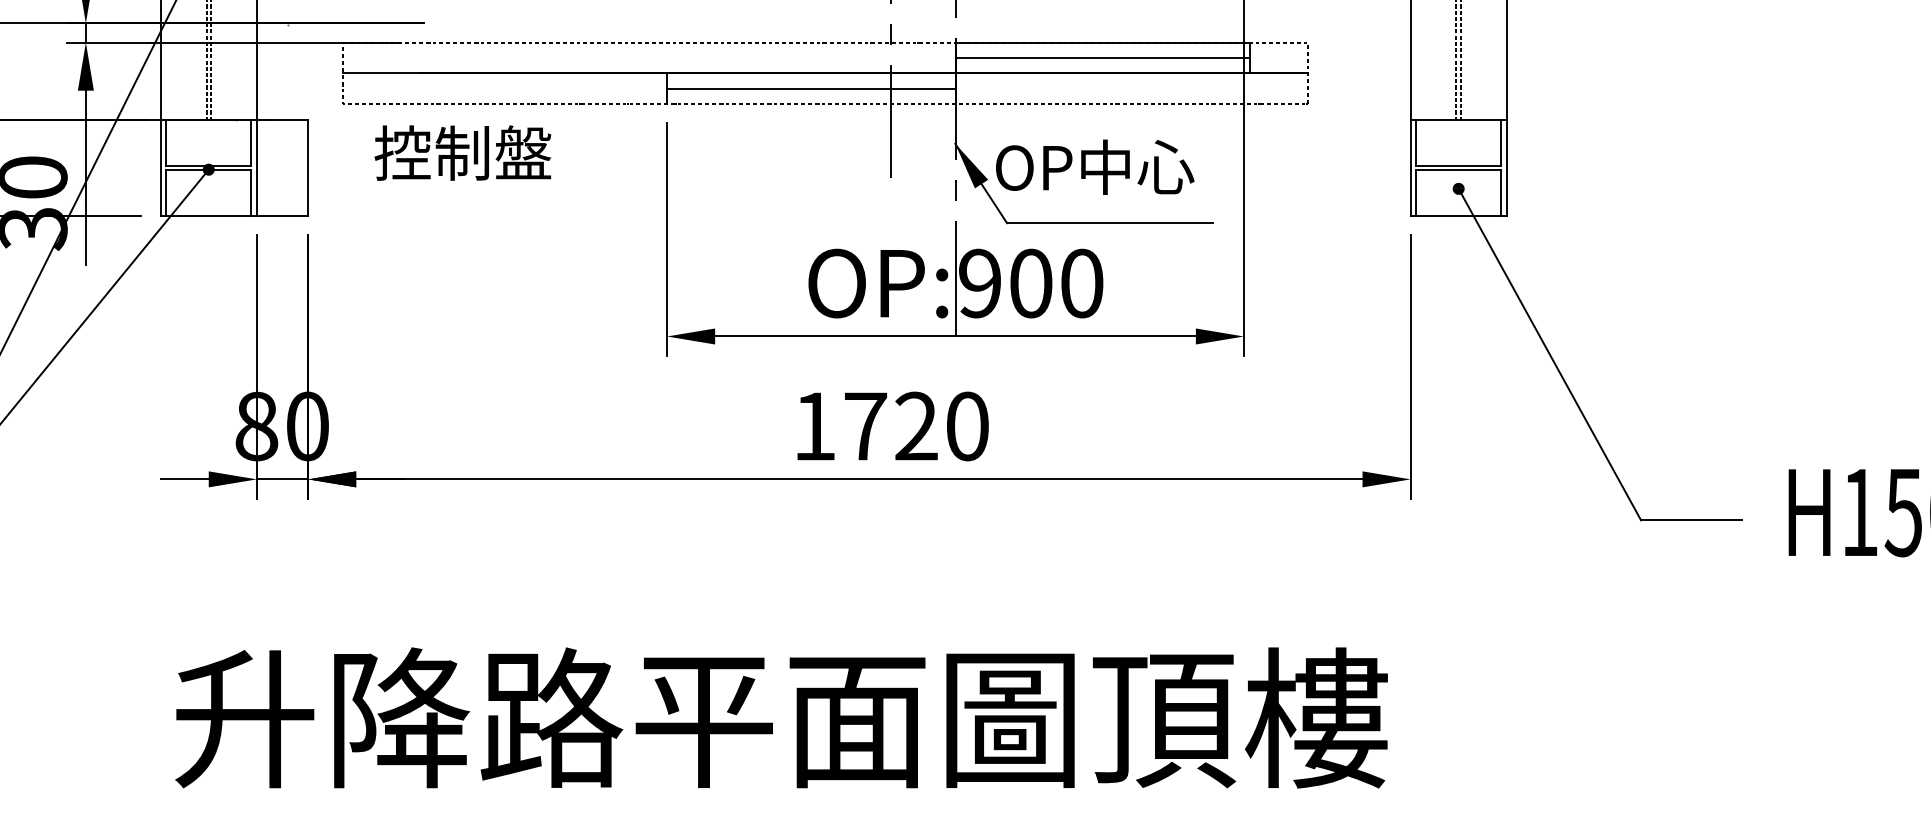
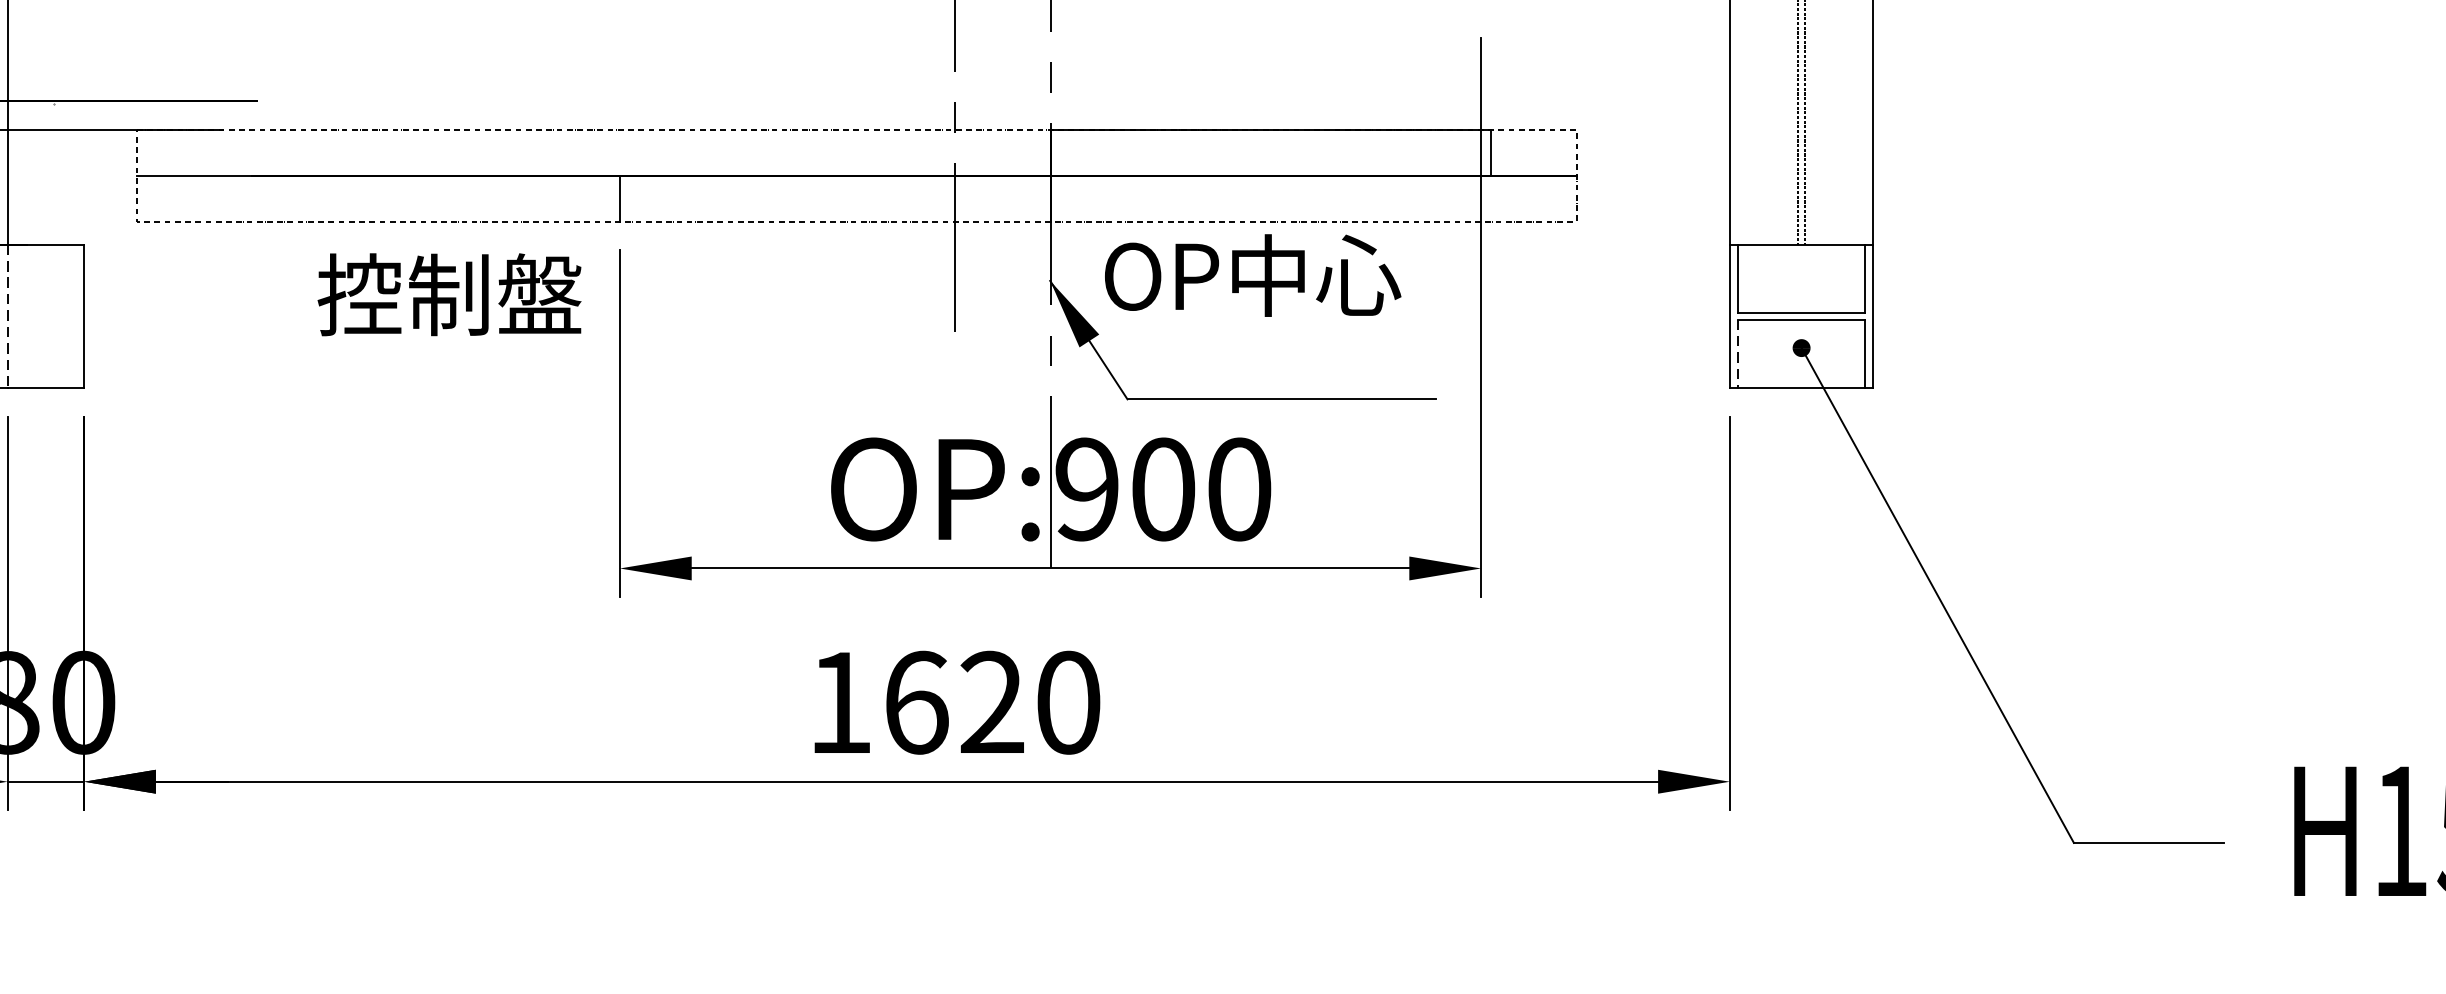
line: (1102, 58) -> (1269, 153), removed
line: (811, 88) -> (835, 198), removed
text: (462, 152) -> (448, 293), moved
text: (1095, 166) -> (1253, 274), moved
line: (256, 168) -> (7, 317), solid -> dashed
line: (1416, 192) -> (1738, 353), solid -> dashed
text: (866, 426) -> (917, 702), 1720 -> 1620

